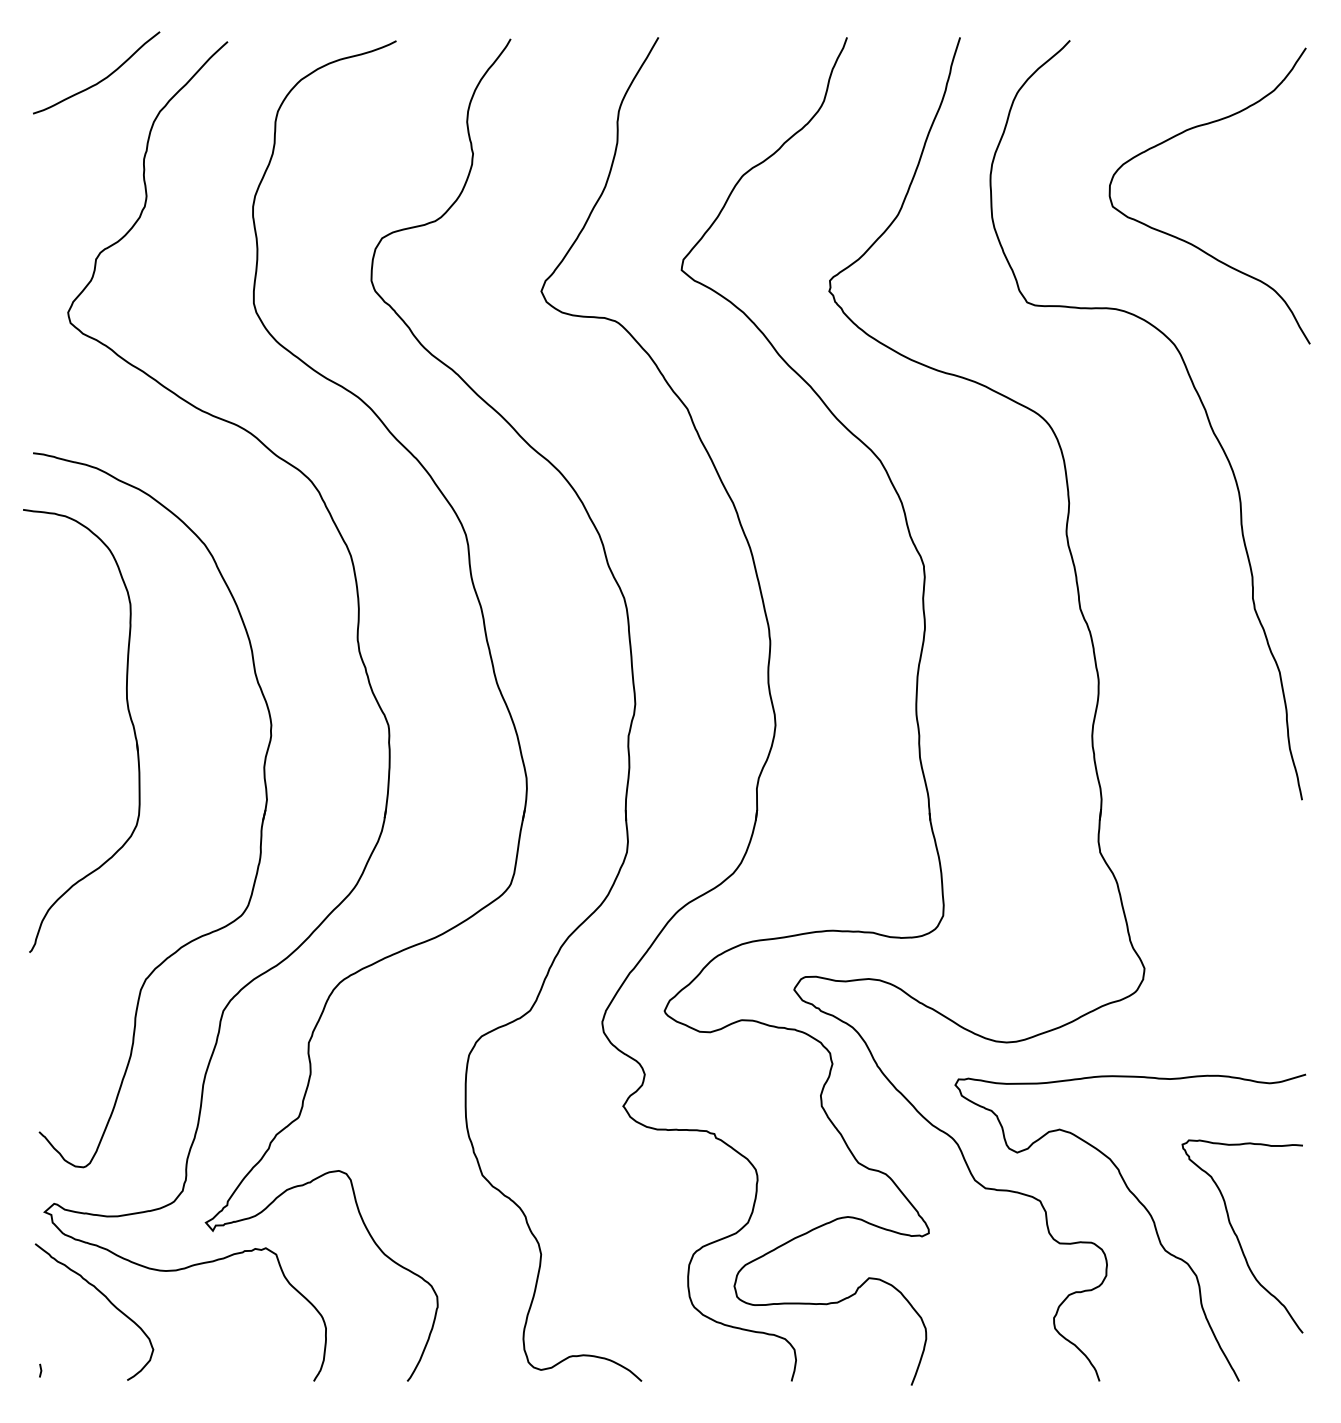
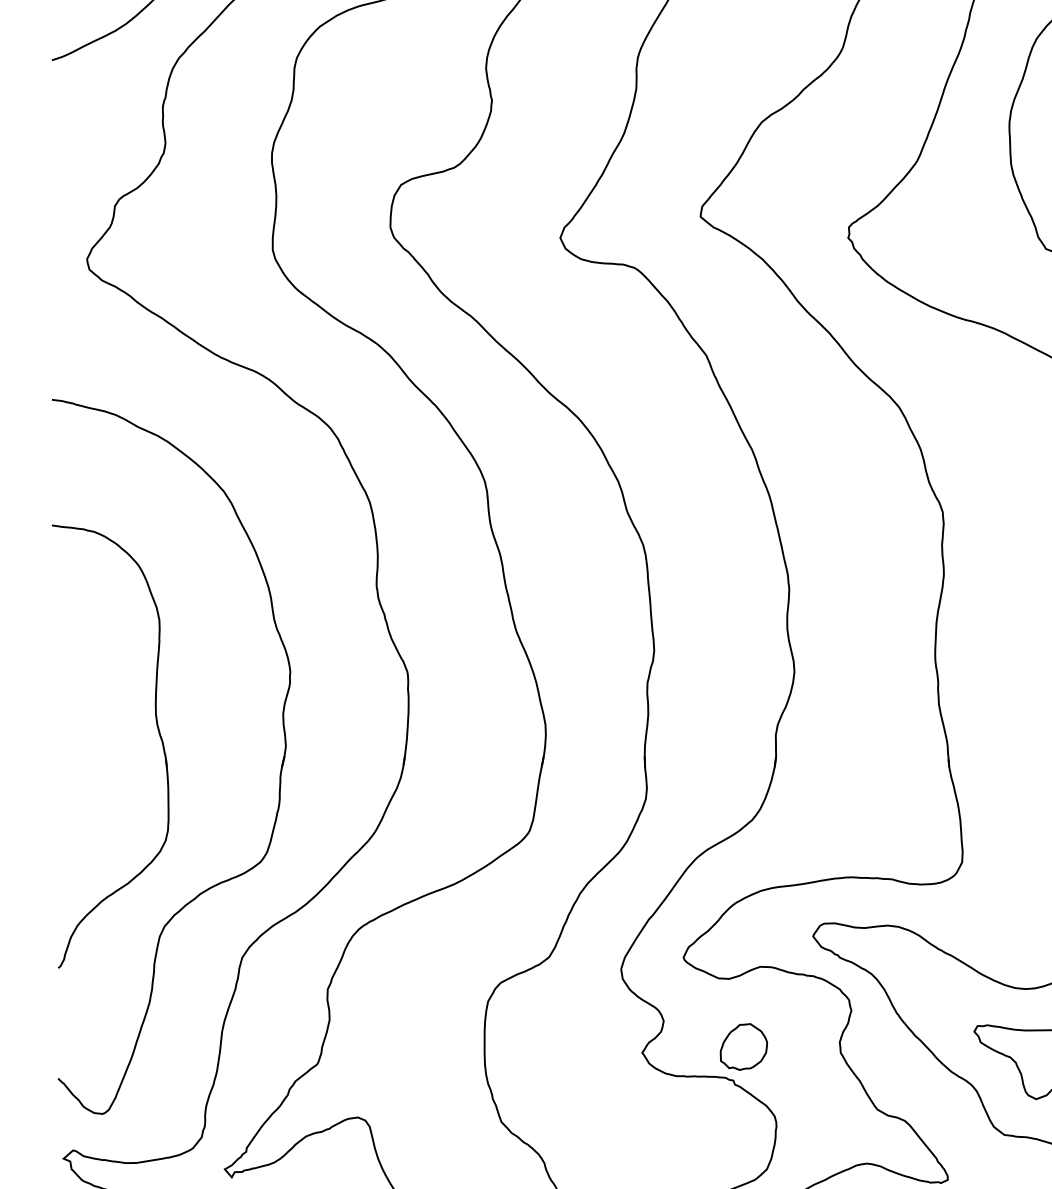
part: (129, 717) -> (158, 733), moved
part: (724, 1100) -> (743, 1047), added

